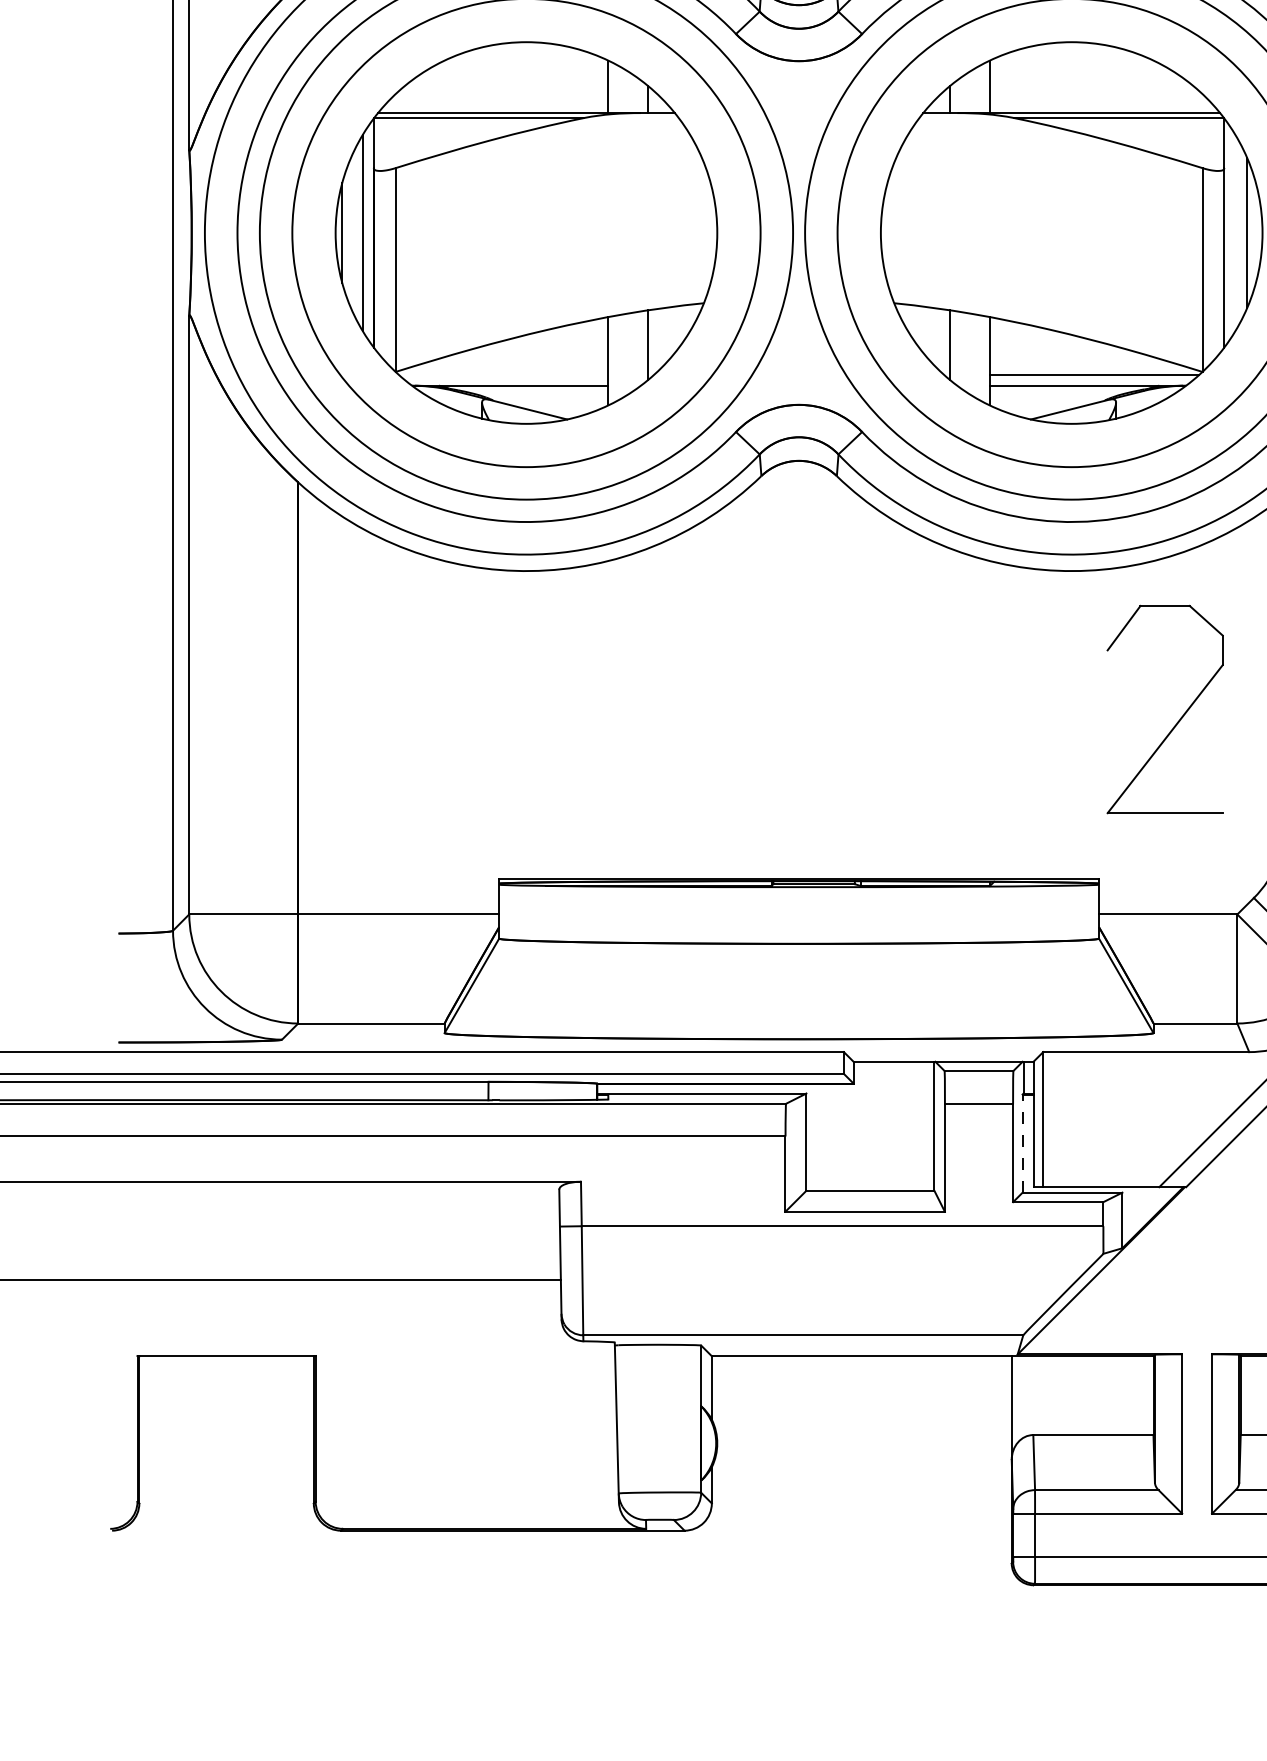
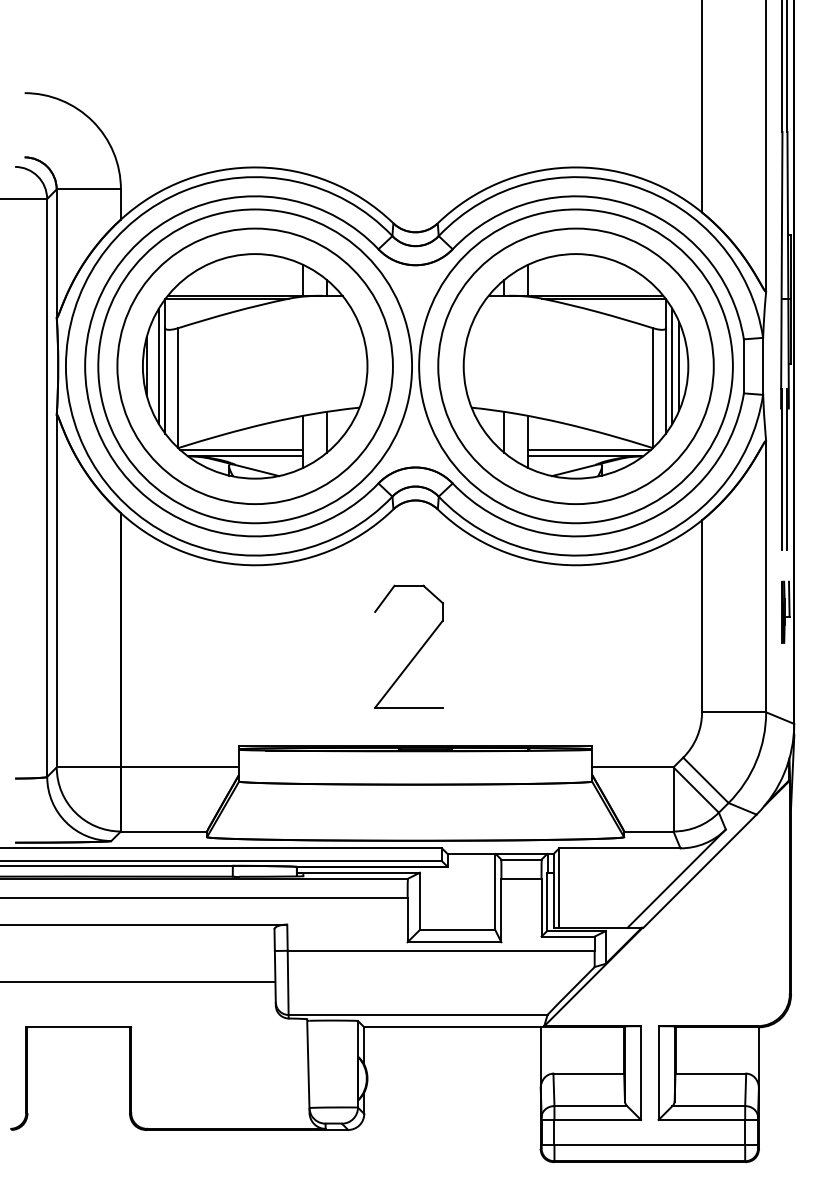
line: (1235, 233) -> (672, 366), added
line: (503, 374) -> (241, 449), added
part: (1177, 719) -> (416, 652), moved
line: (1023, 1144) -> (547, 902), dashed -> solid

